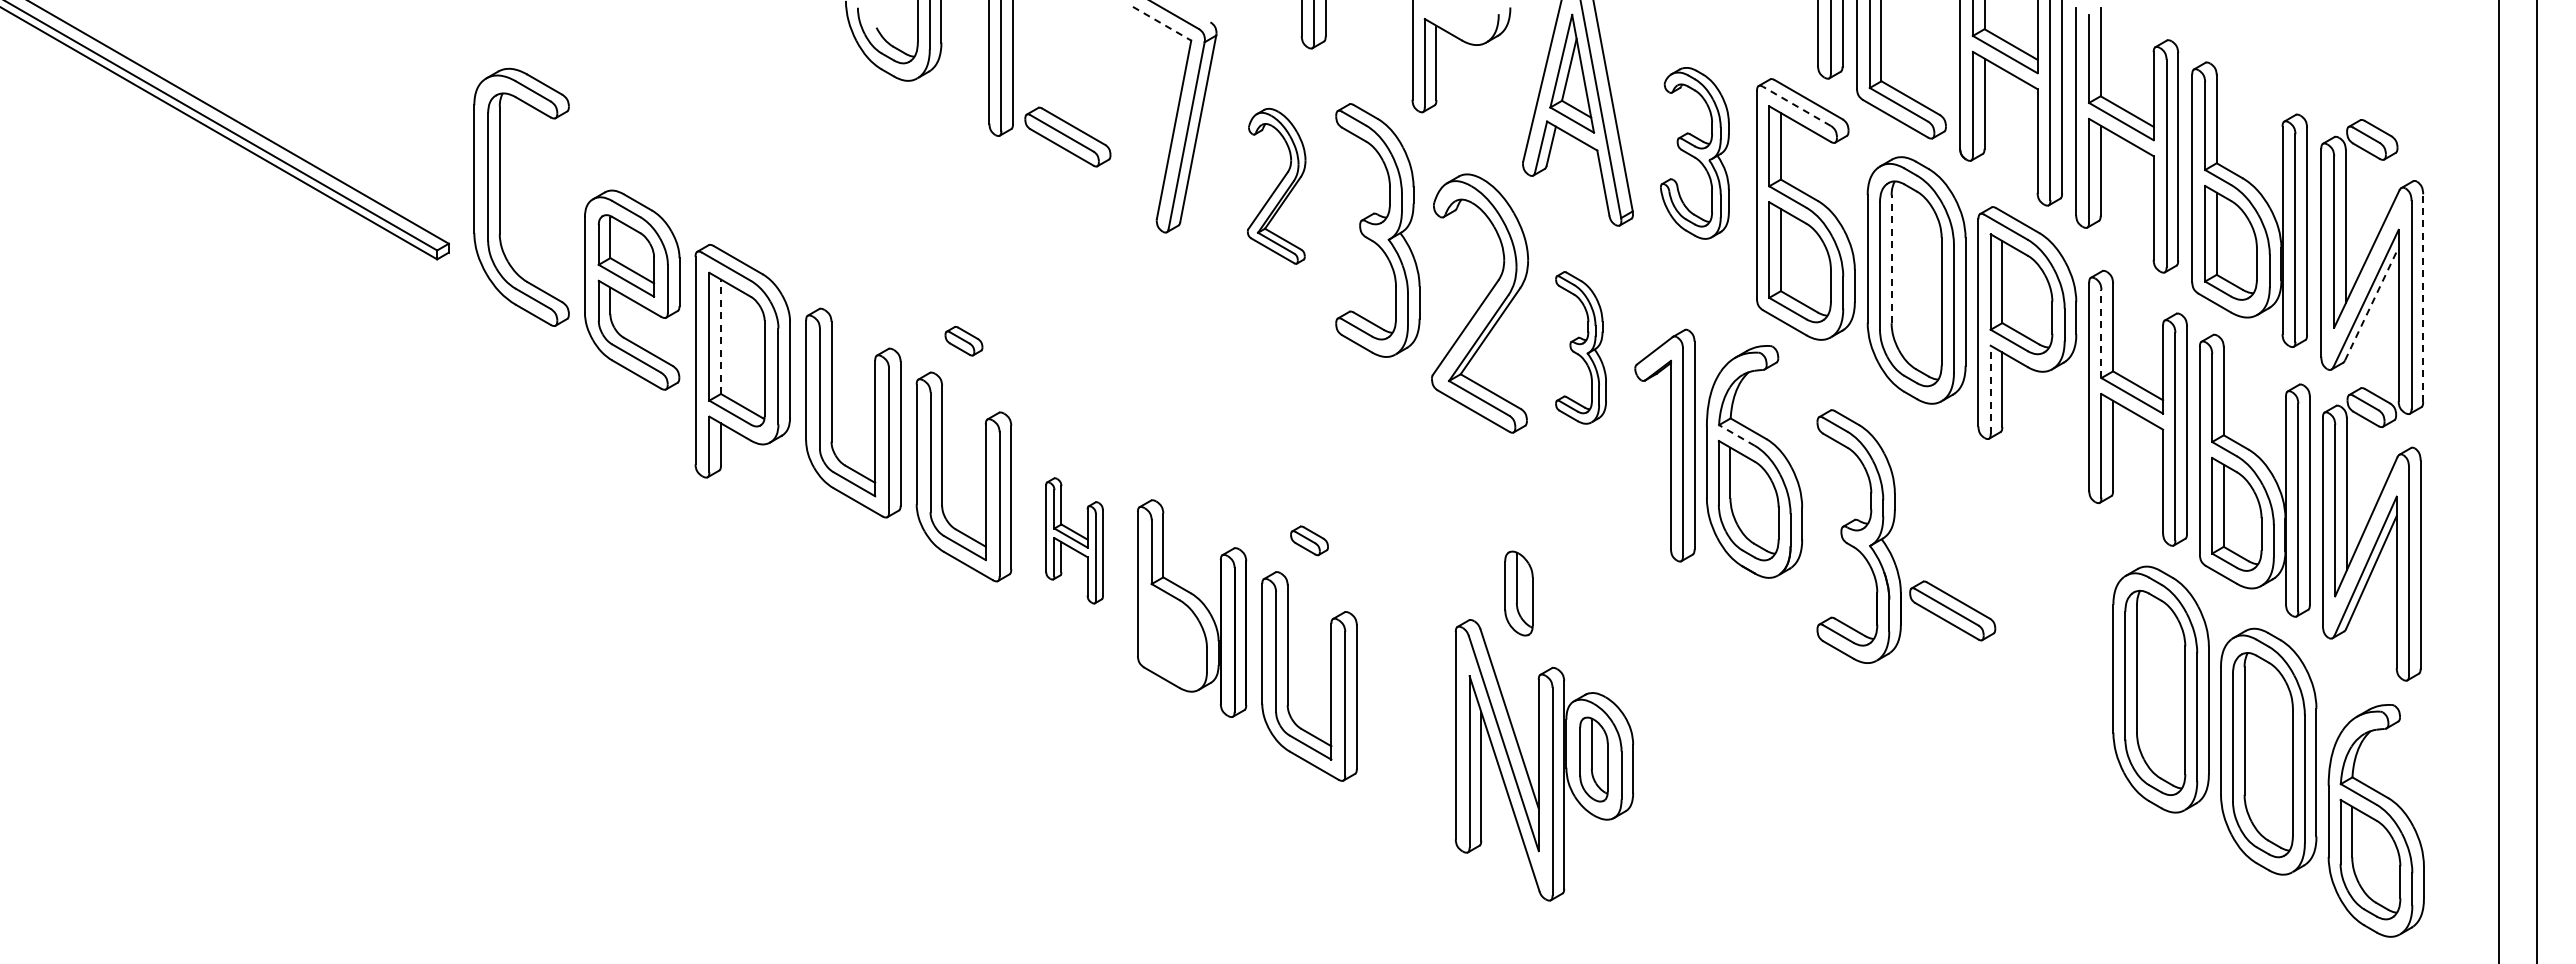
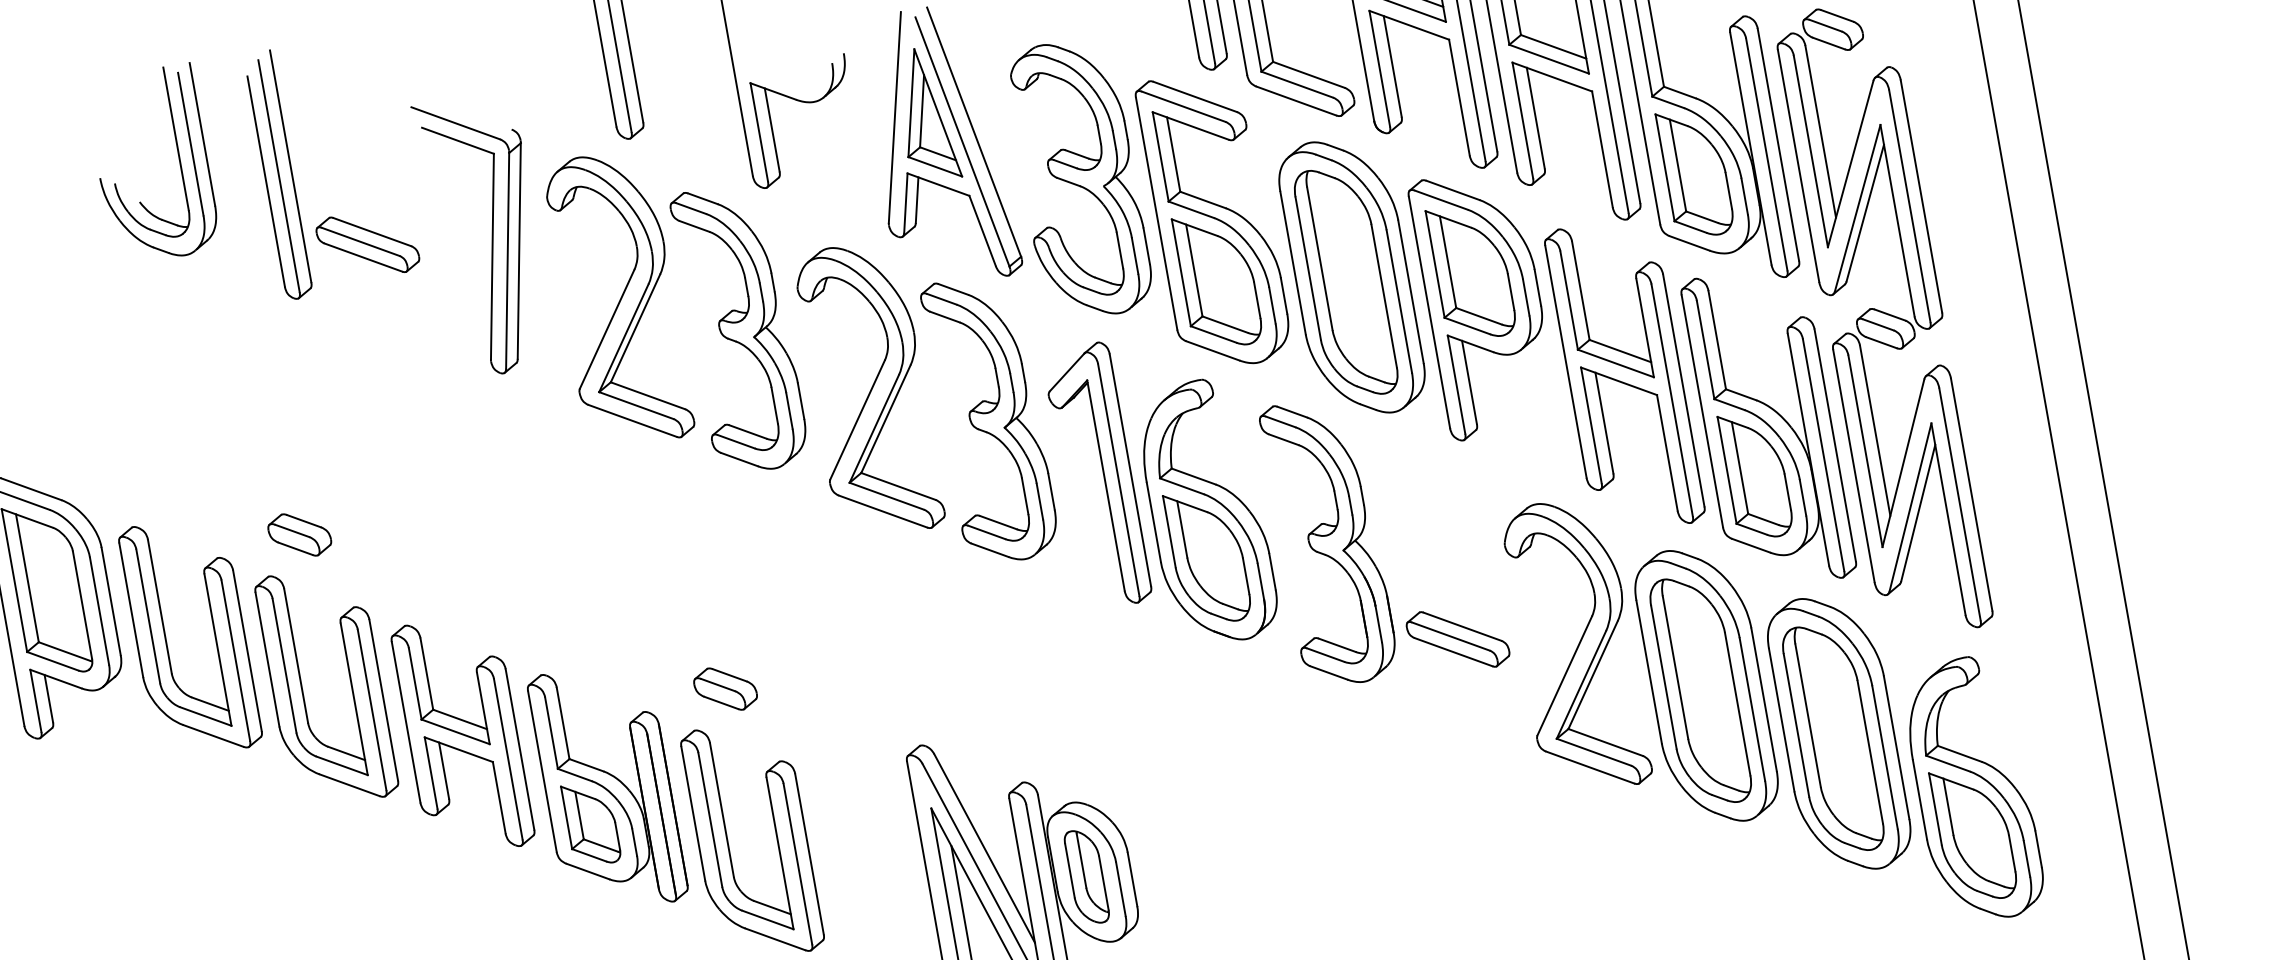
line: (1162, 23) -> (458, 140), dashed -> solid
line: (1796, 106) -> (1183, 106), dashed -> solid
part: (1067, 136) -> (367, 244), moved
part: (1694, 153) -> (1078, 179), size x1.43
part: (1276, 186) -> (618, 299), size x1.67
line: (1891, 259) -> (1319, 259), dashed -> solid
line: (2423, 298) -> (1921, 196), dashed -> solid
line: (2372, 303) -> (1865, 212), dashed -> solid
line: (2101, 334) -> (1569, 301), dashed -> solid
line: (720, 336) -> (26, 578), dashed -> solid
part: (963, 340) -> (299, 534), size x1.43
part: (1580, 347) -> (989, 419), size x1.67
line: (1990, 389) -> (1456, 384), dashed -> solid
line: (1736, 435) -> (1181, 486), dashed -> solid
part: (1664, 445) -> (1096, 476), moved
part: (1858, 536) -> (1328, 542), moved
part: (1074, 540) -> (462, 735), size x1.67
part: (1309, 540) -> (725, 688), size x1.43
part: (1518, 593) -> (969, 706), removed
part: (2053, 634) -> (1575, 645), added
part: (1172, 636) -> (591, 823), added

